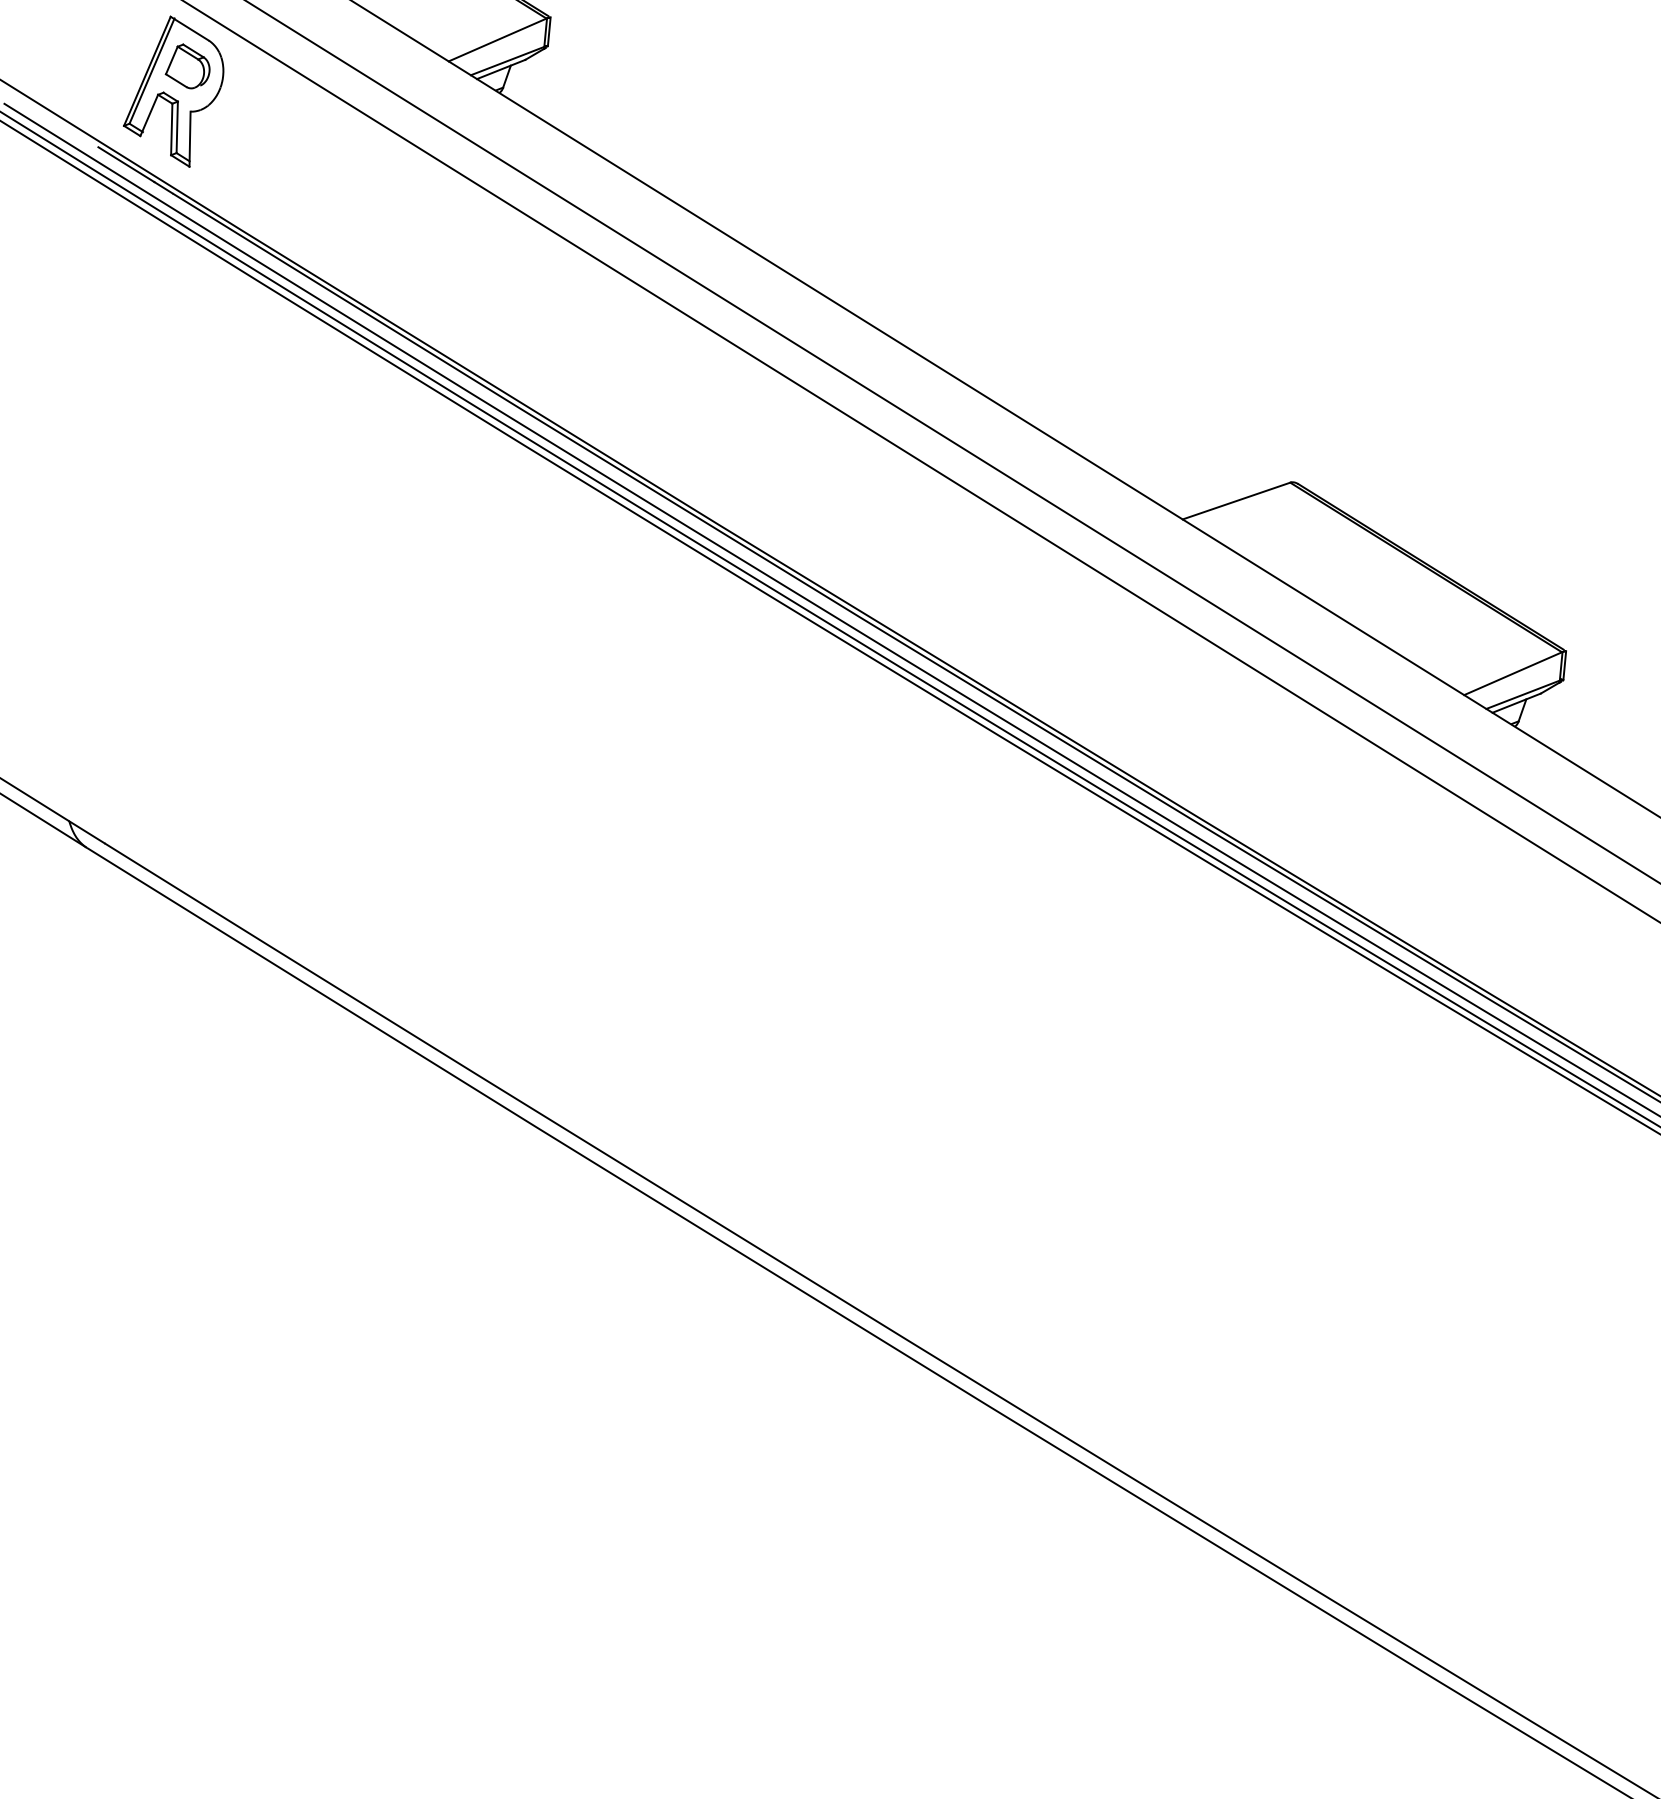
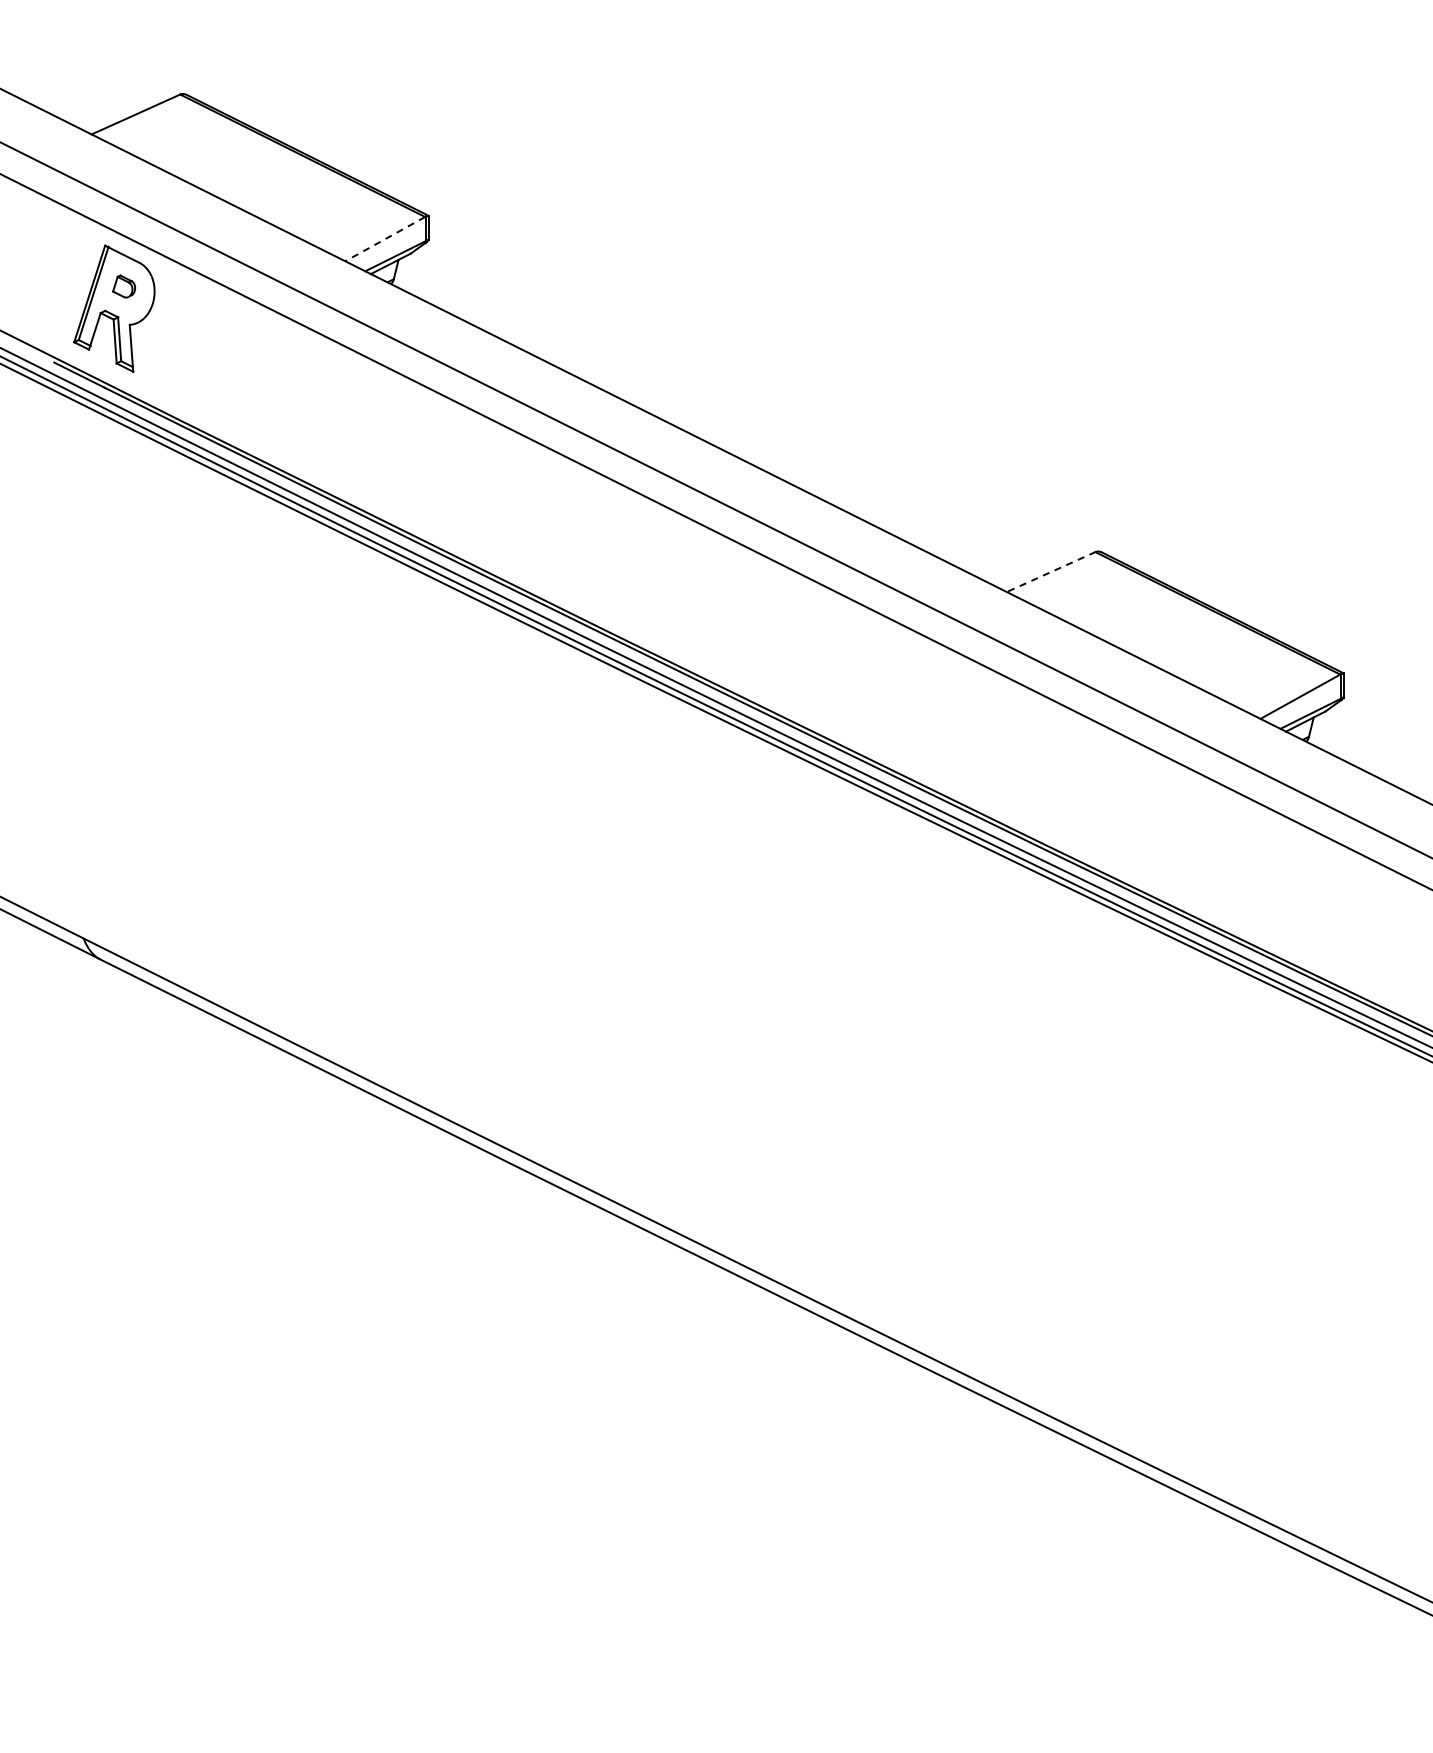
line: (497, 40) -> (385, 239), solid -> dashed
part: (187, 66) -> (123, 286), size x0.6
line: (1236, 500) -> (1051, 571), solid -> dashed

